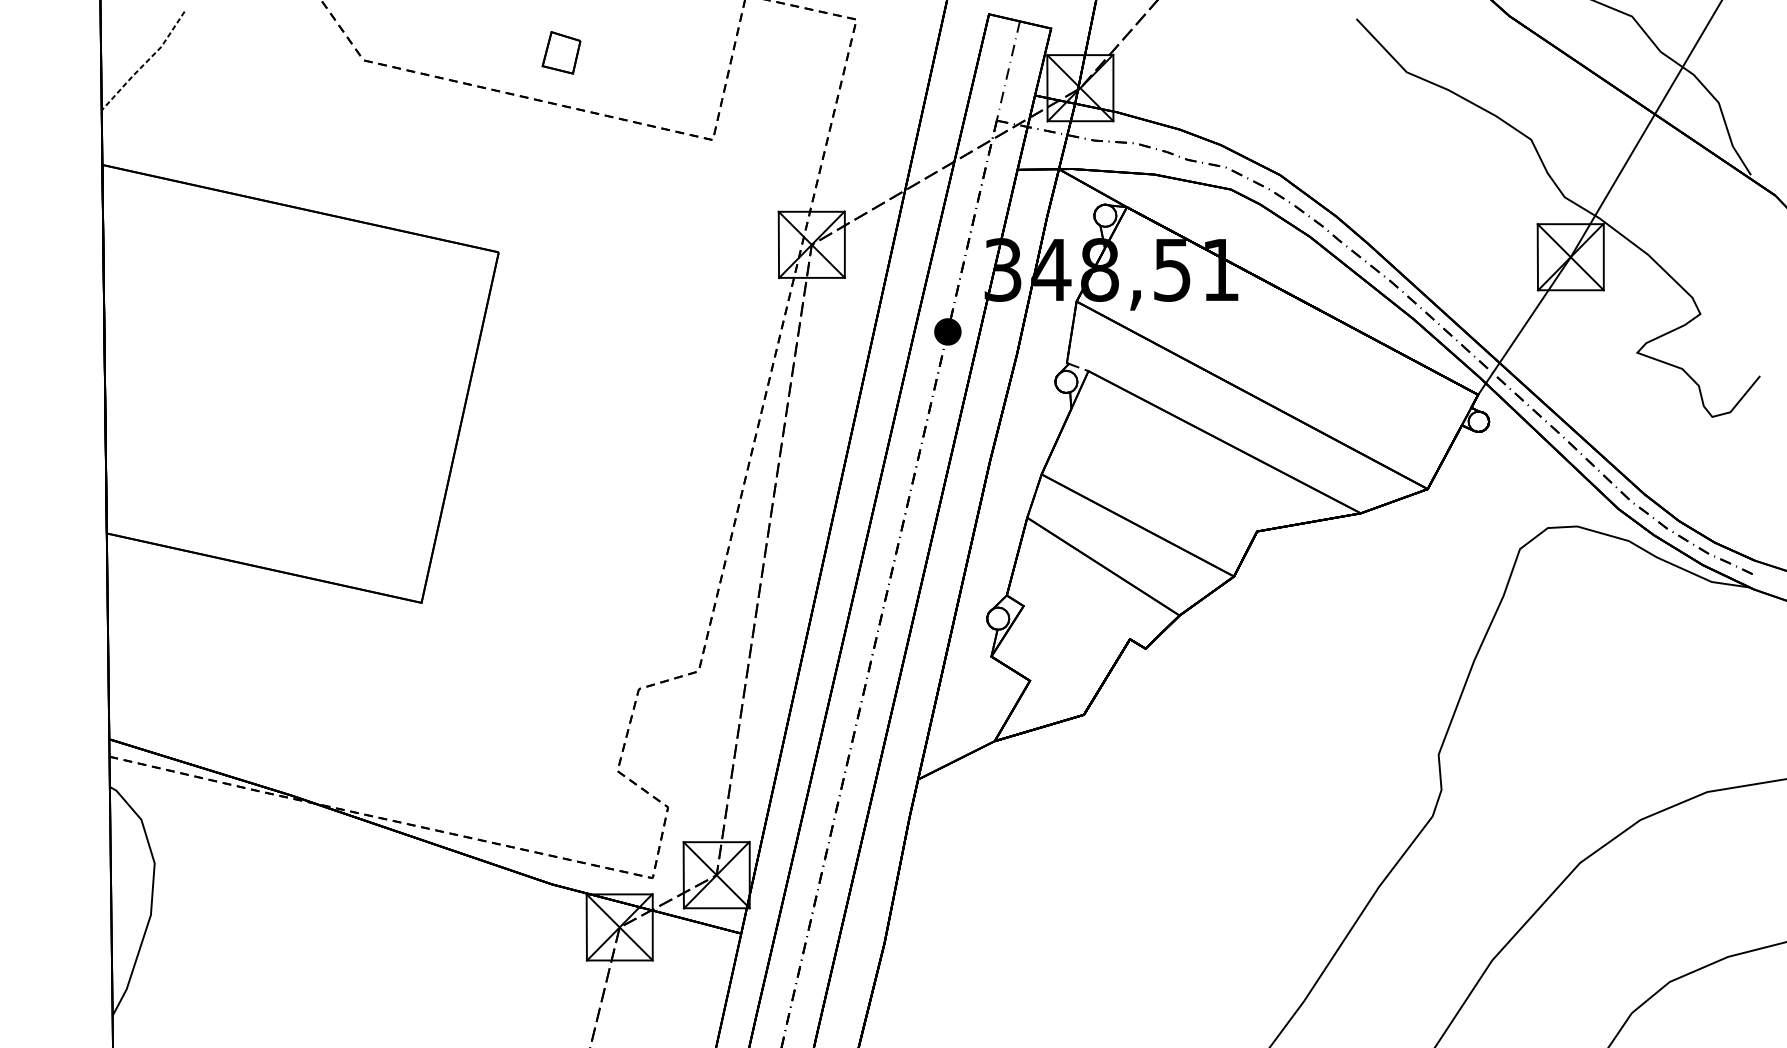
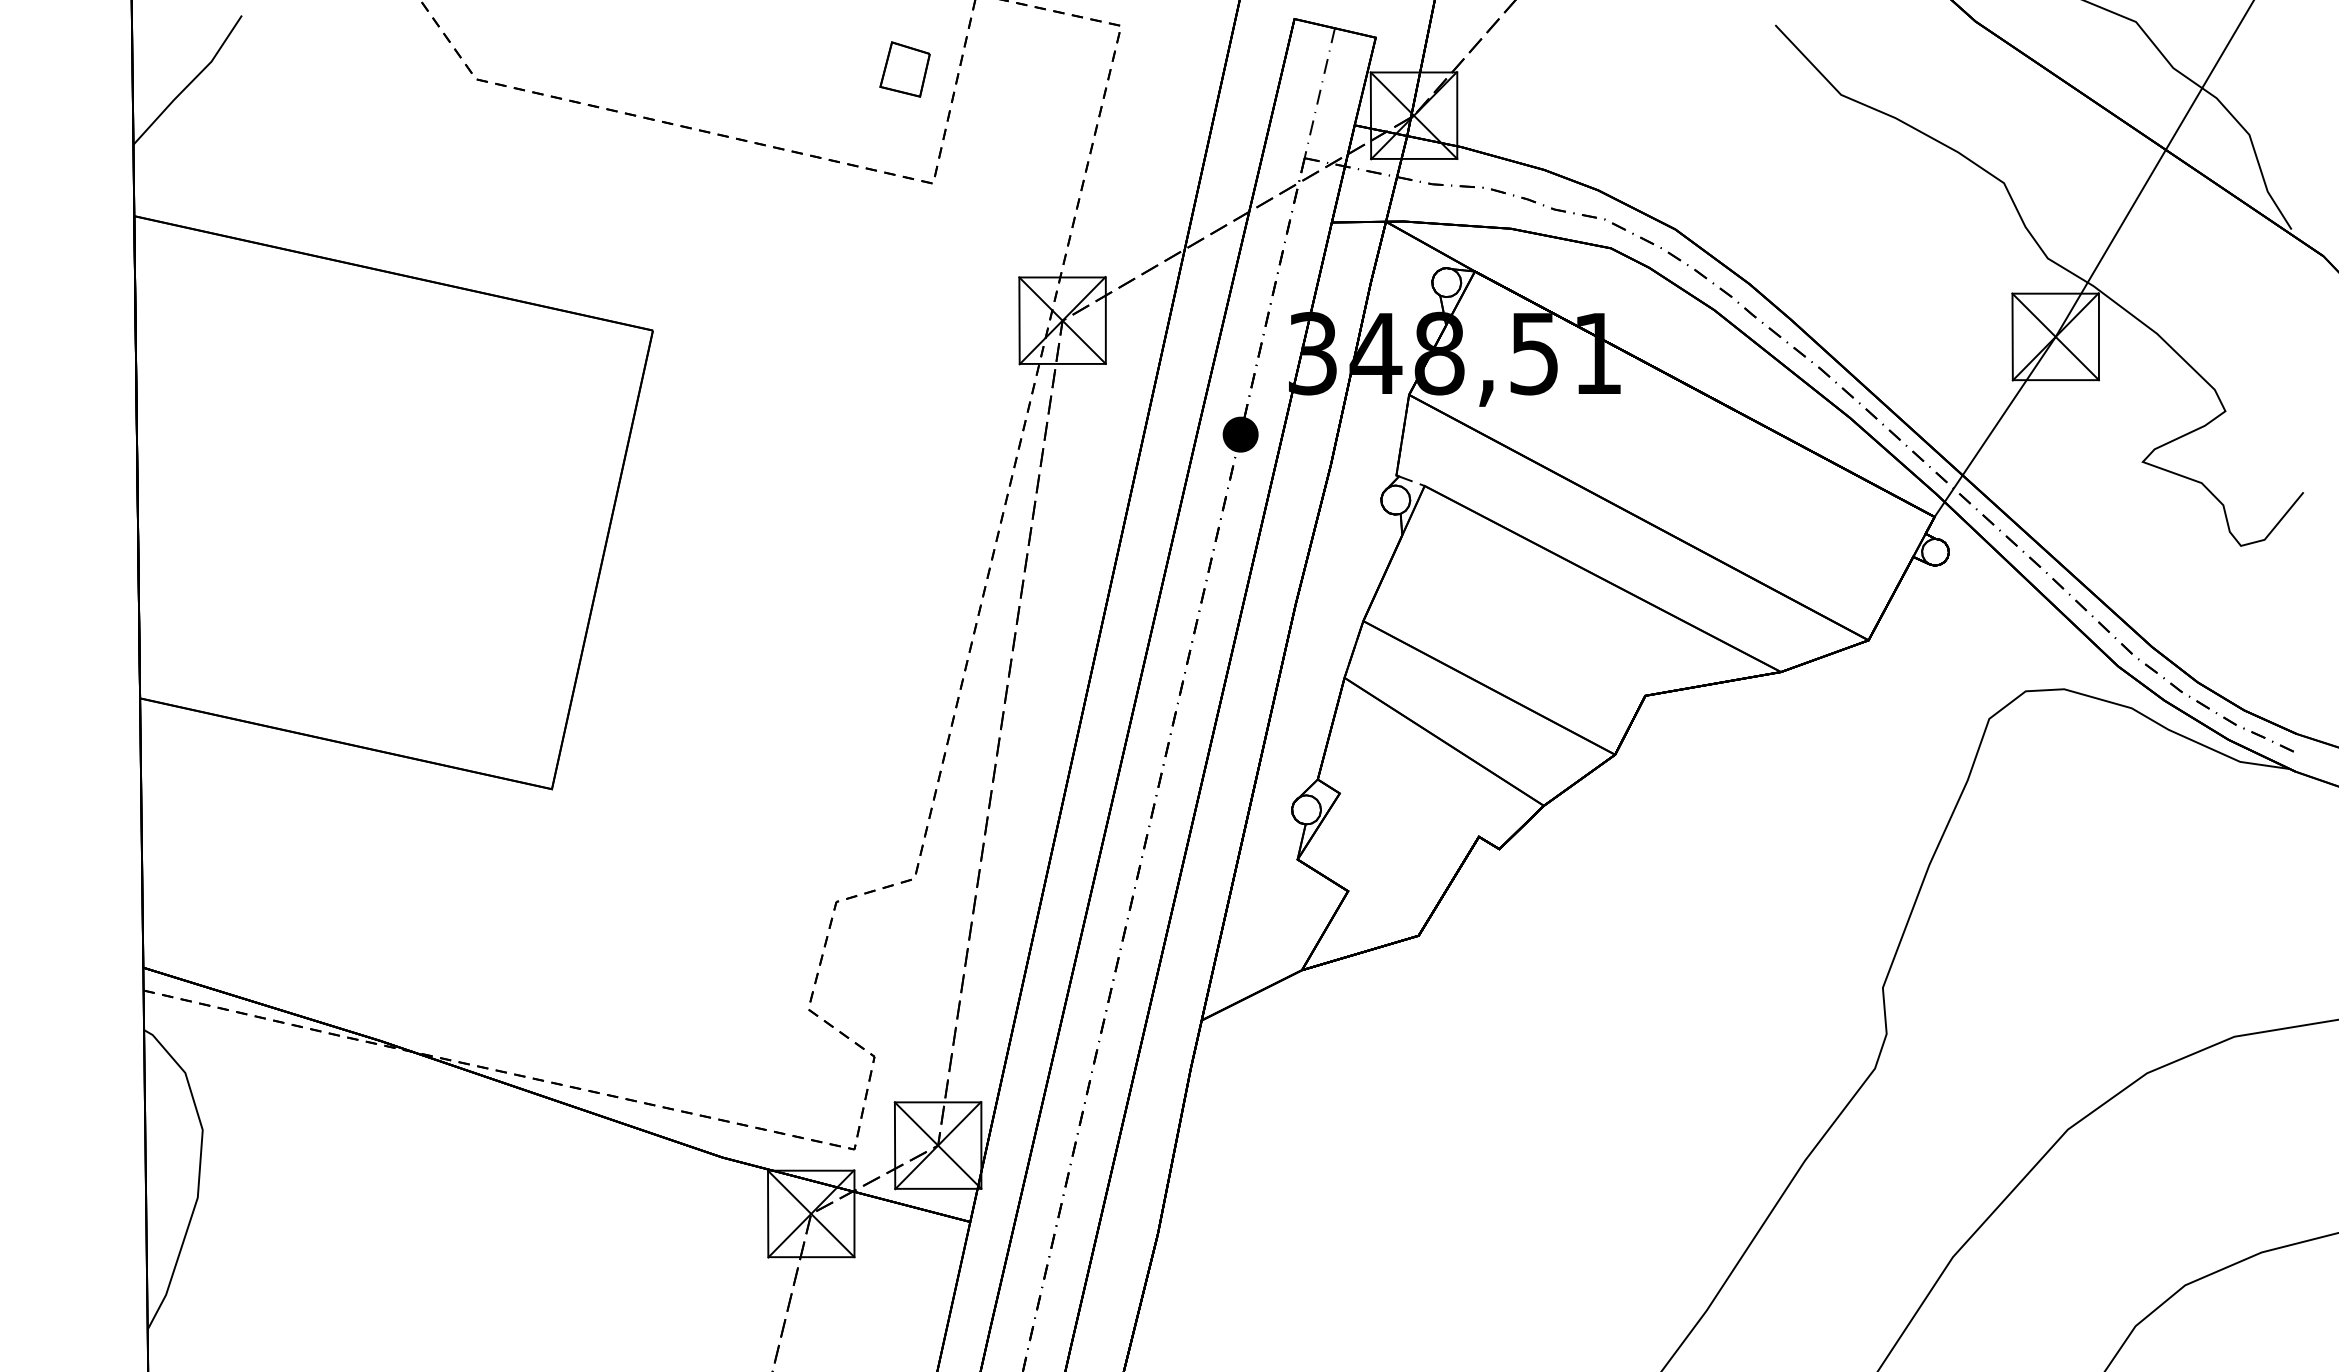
part: (561, 52) -> (904, 69), moved
line: (145, 63) -> (190, 83), dashed -> solid

